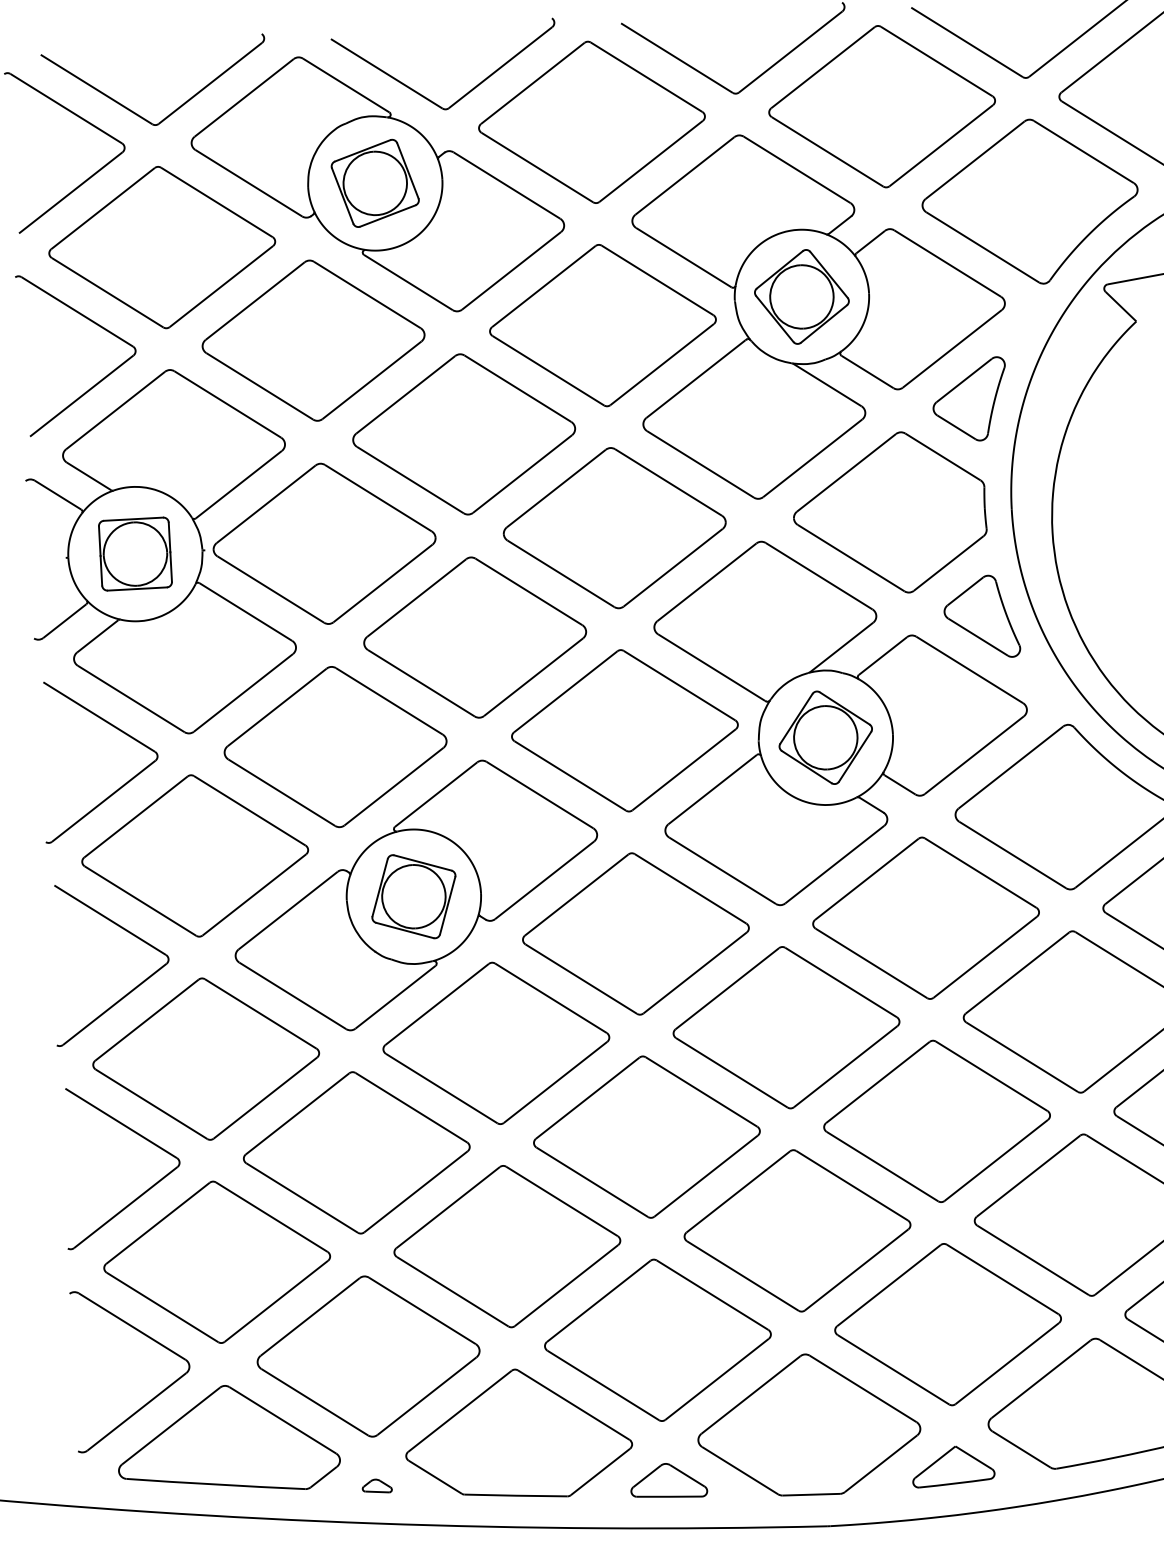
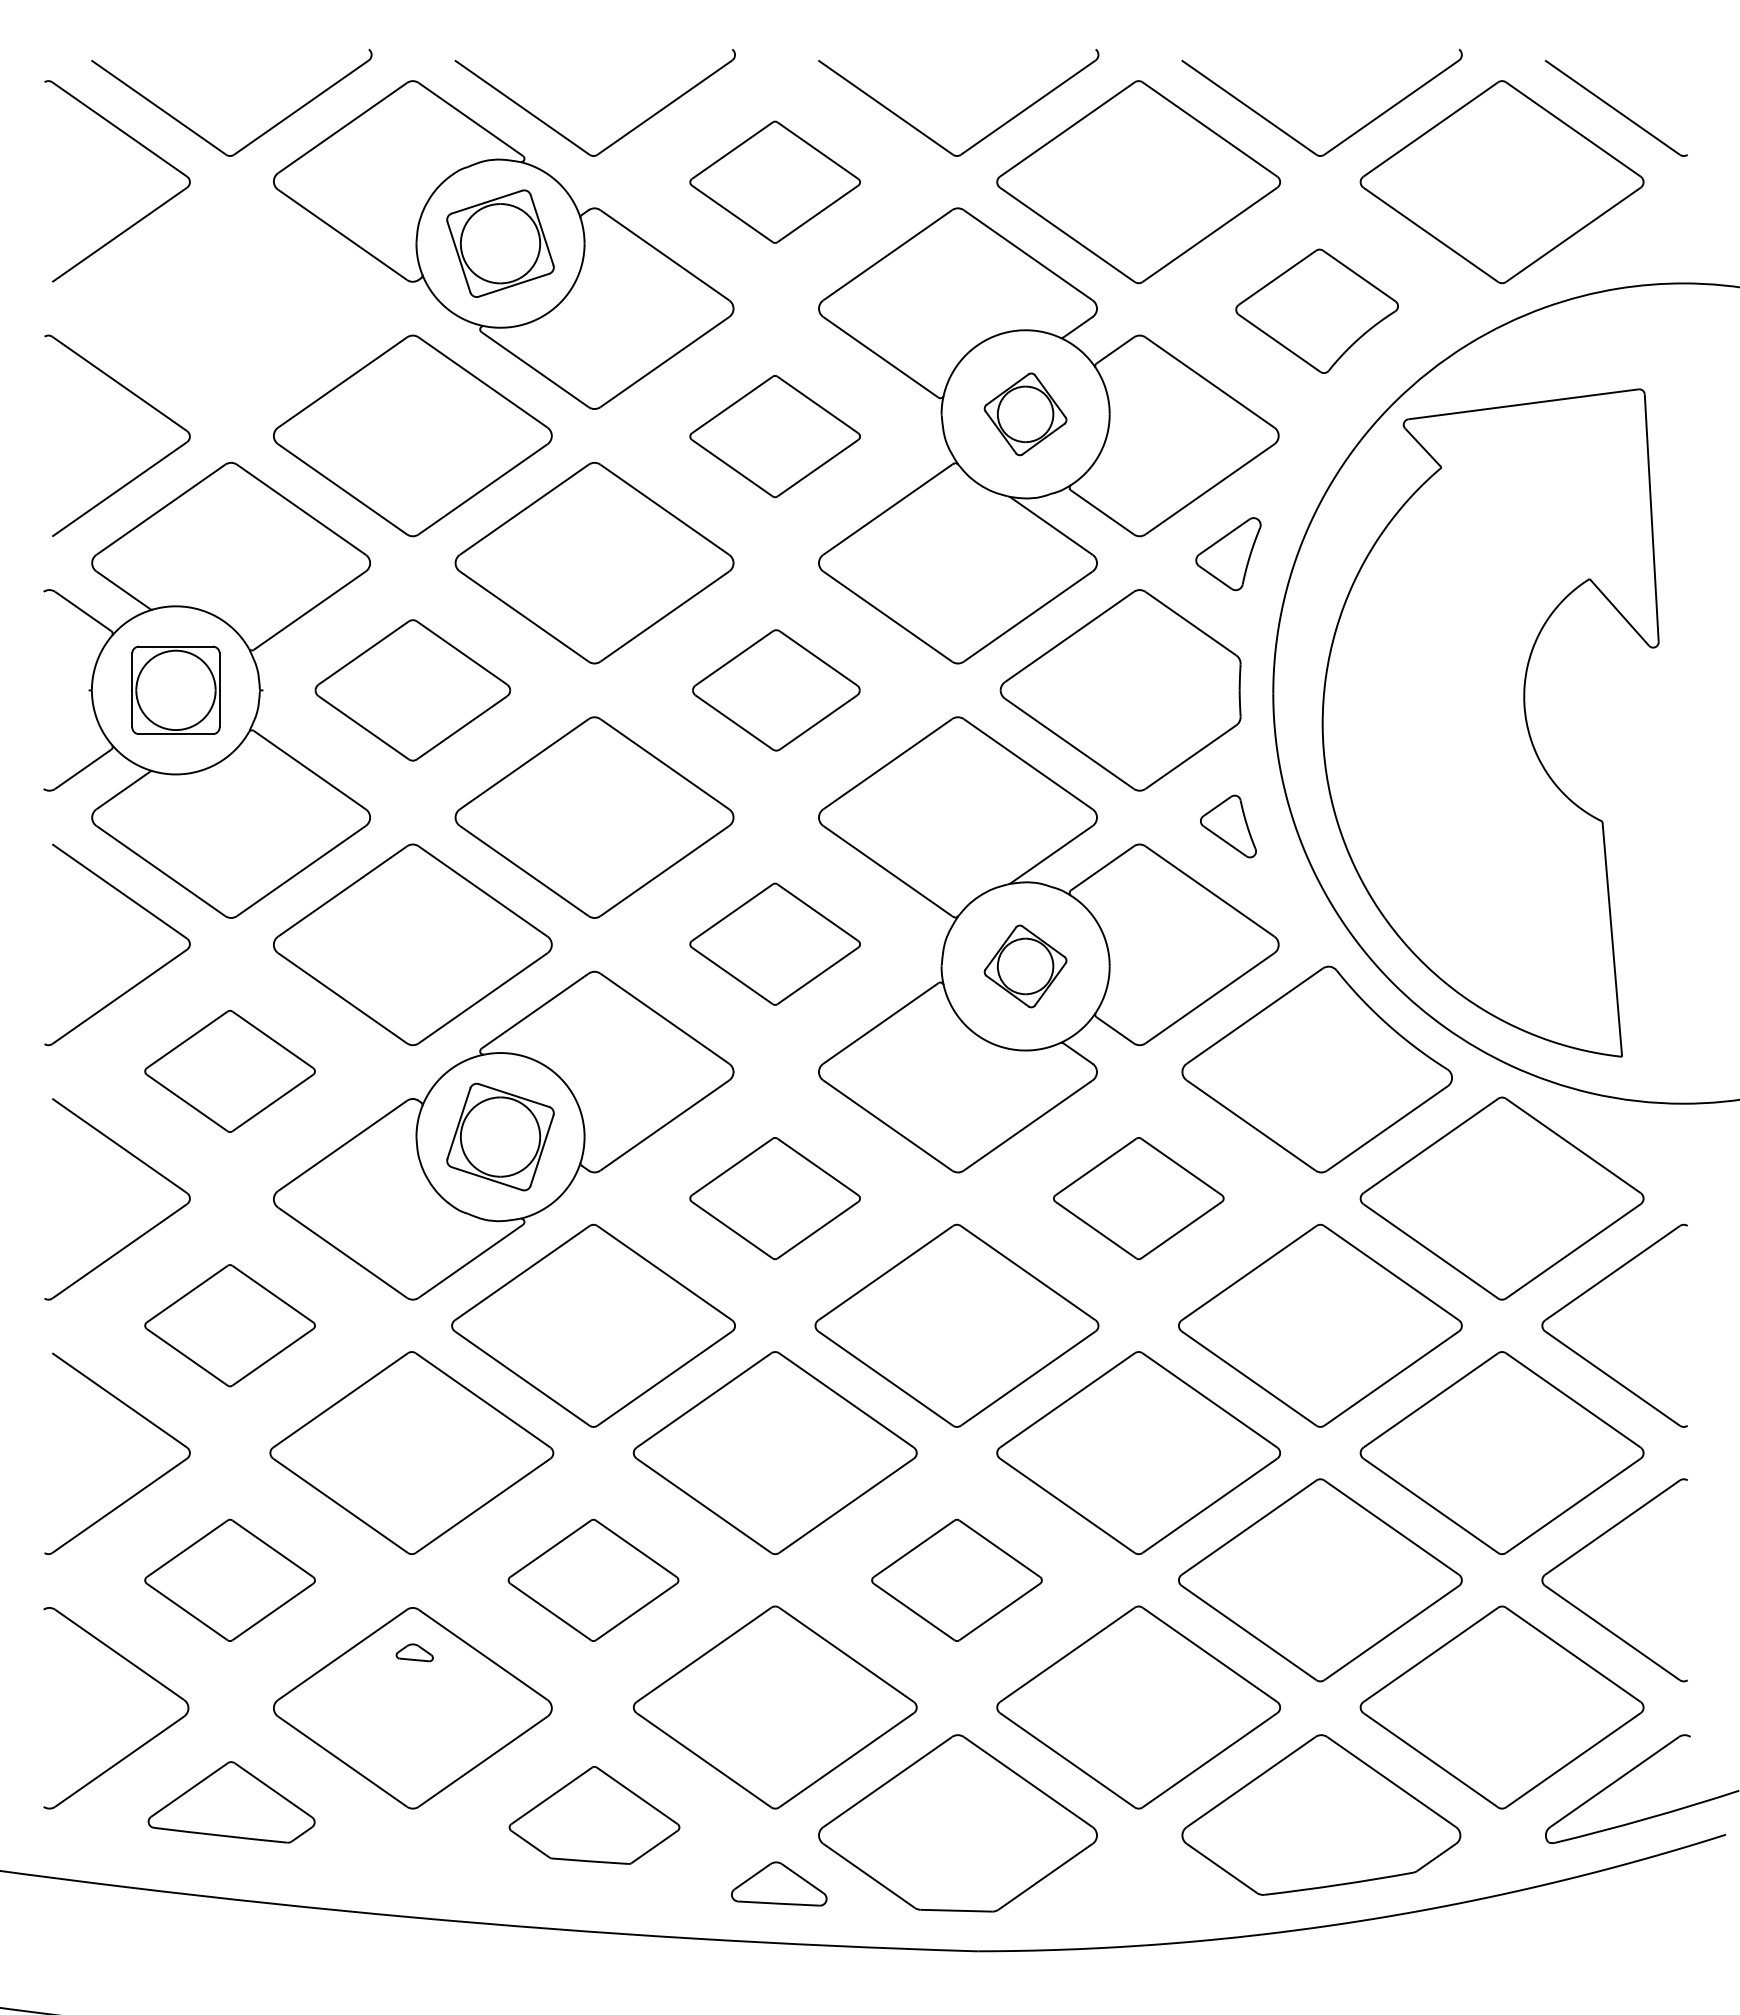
part: (591, 122) -> (774, 182), size x0.6
part: (1029, 202) -> (1316, 311), size x0.6
part: (161, 247) -> (229, 309), removed
part: (801, 297) -> (1025, 414), size x0.7
part: (602, 325) -> (774, 436), size x0.6
part: (969, 399) -> (1228, 553), size x0.7
part: (614, 528) -> (776, 690), size x0.6
part: (324, 543) -> (412, 690), size x0.7
part: (981, 617) -> (1228, 826), size x0.6
part: (624, 731) -> (774, 944), size x0.6
part: (825, 737) -> (1025, 966), size x0.7
part: (194, 856) -> (229, 1071), size x0.6
part: (925, 918) -> (1138, 1198), size x0.6
part: (635, 933) -> (774, 1198), size x0.6
part: (205, 1058) -> (229, 1325), size x0.6
part: (797, 1231) -> (956, 1580), size x0.6
part: (507, 1246) -> (593, 1580), size x0.6
part: (216, 1262) -> (229, 1580), size x0.6
part: (518, 1434) -> (594, 1815), size x0.6
part: (227, 1439) -> (231, 1802), size x0.6
part: (953, 1466) -> (1135, 1884), removed
part: (376, 1486) -> (414, 1652), moved

